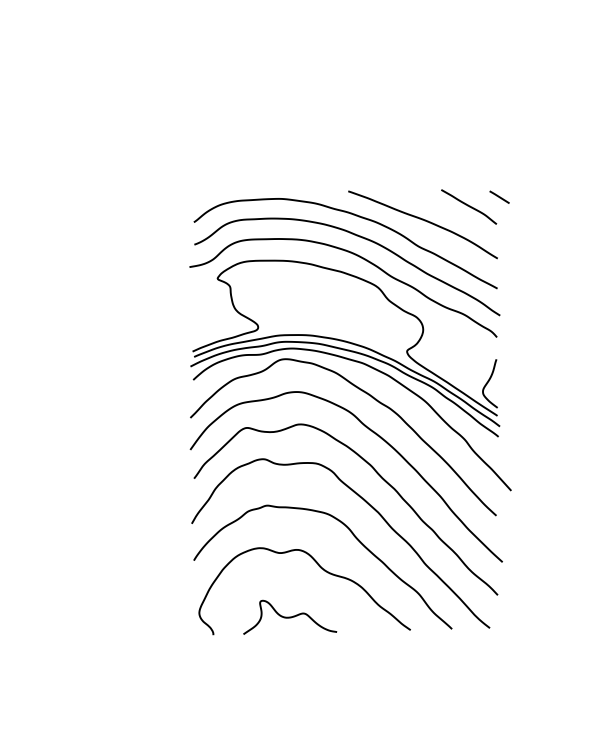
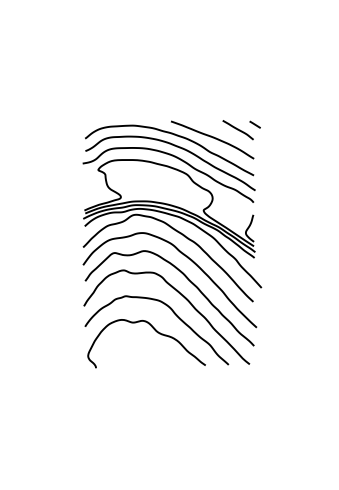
curve: (289, 617) -> (138, 358), removed

